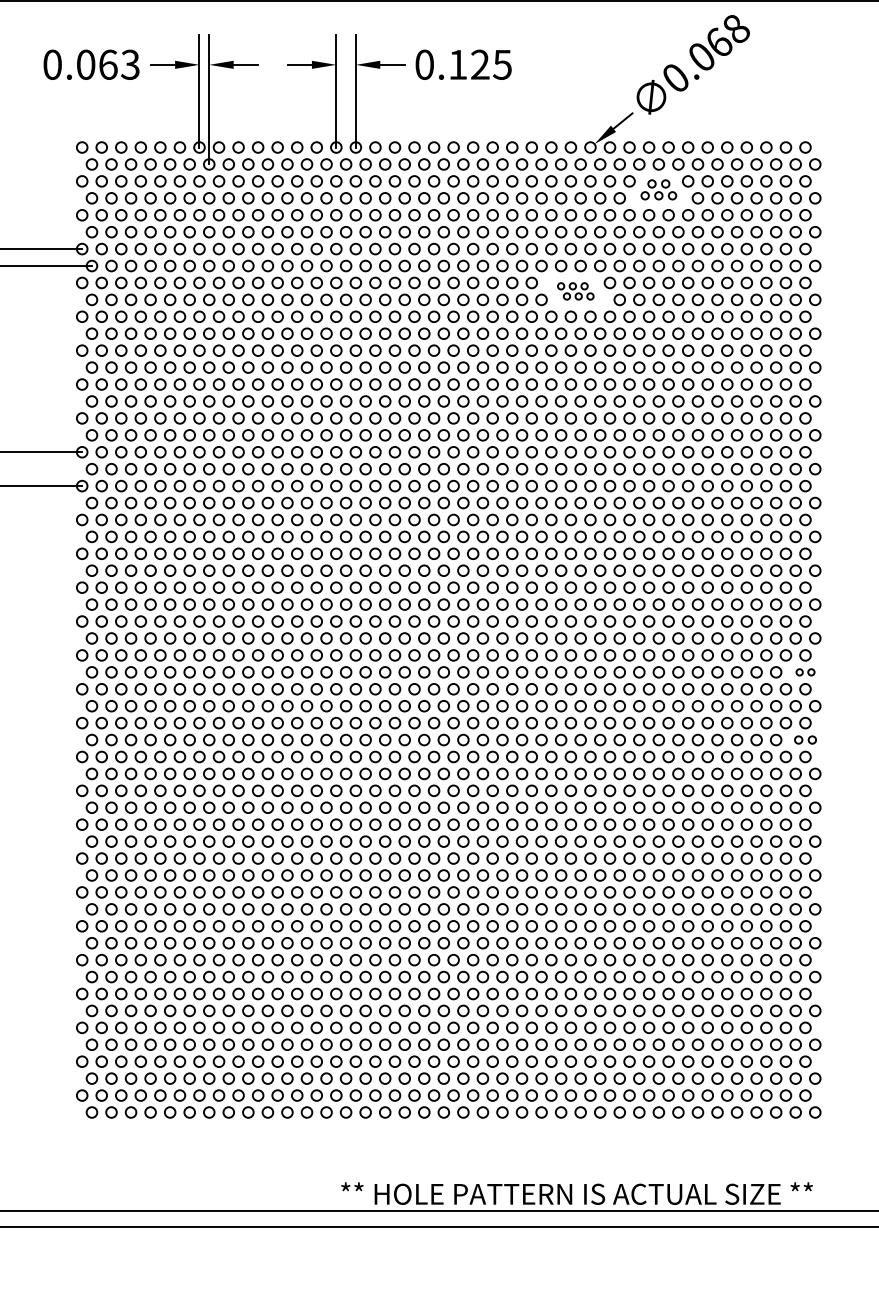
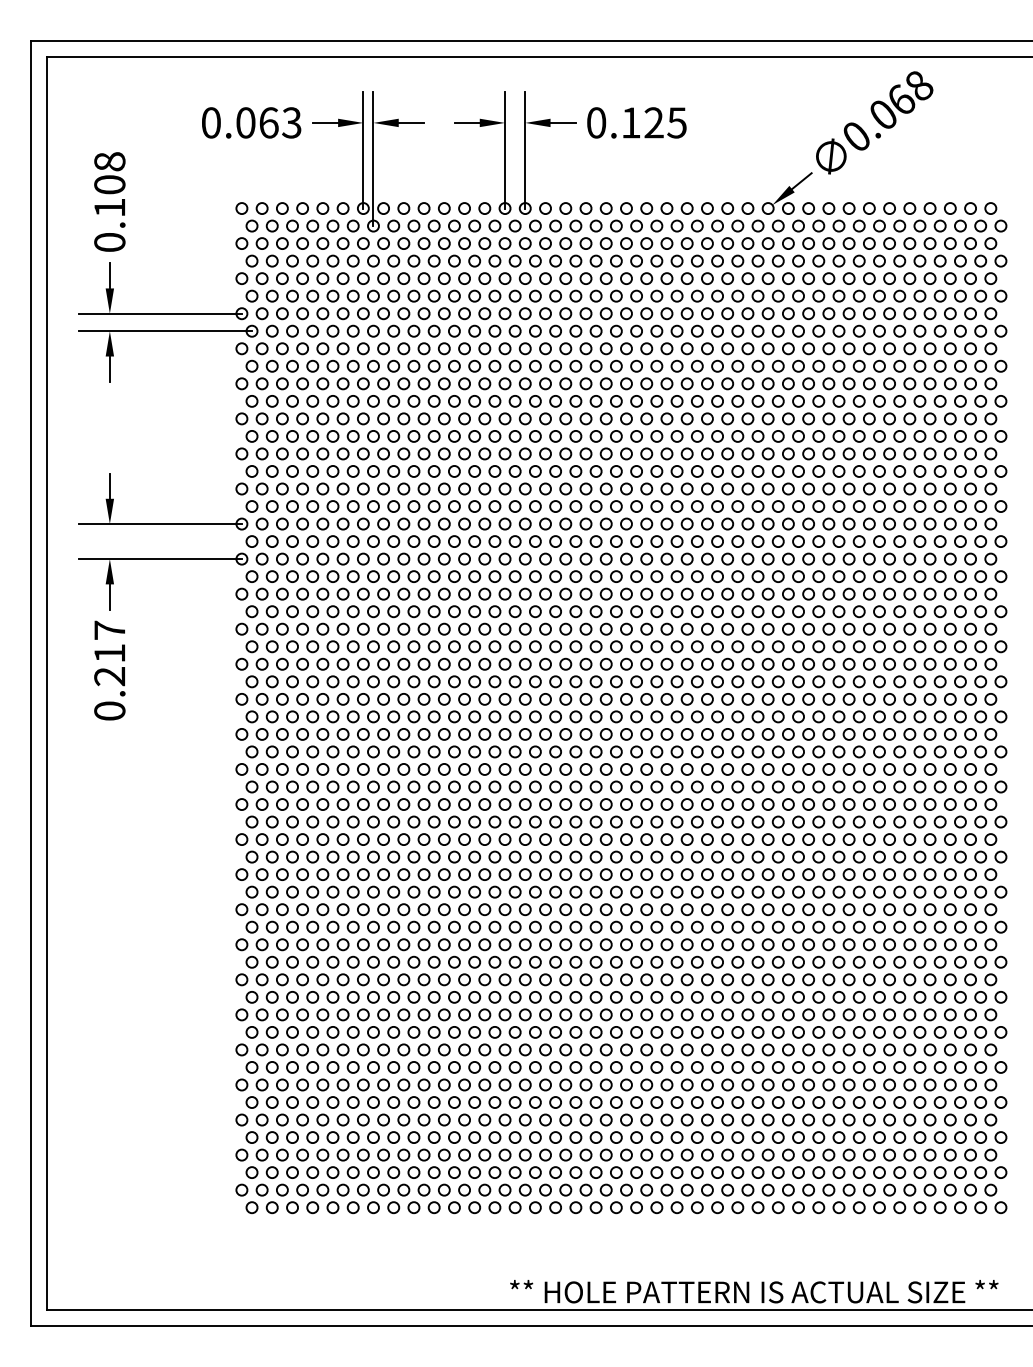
part: (658, 189) -> (838, 252), size x1.43
part: (575, 291) -> (752, 357), size x1.67
part: (805, 671) -> (990, 751), size x1.67
part: (805, 739) -> (990, 821), size x1.43

